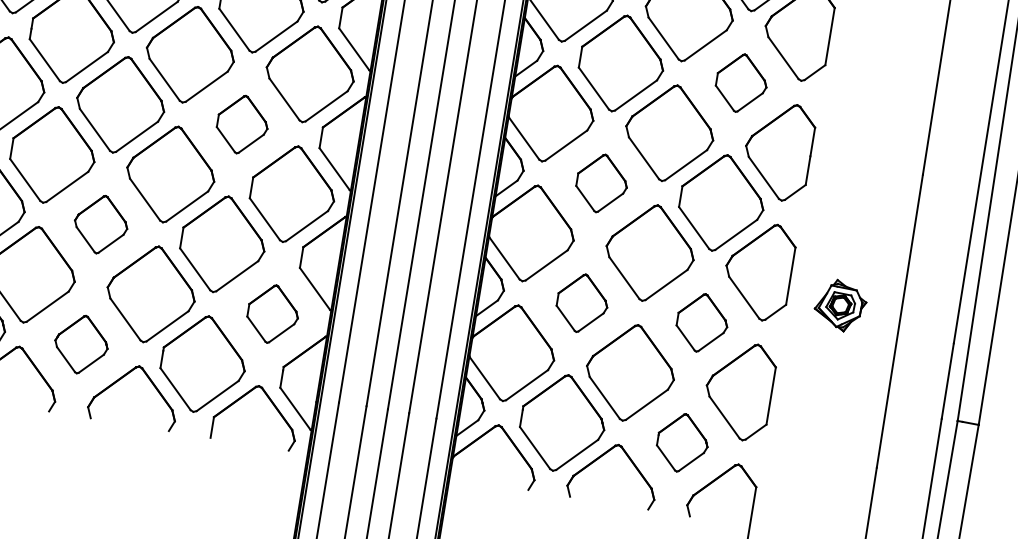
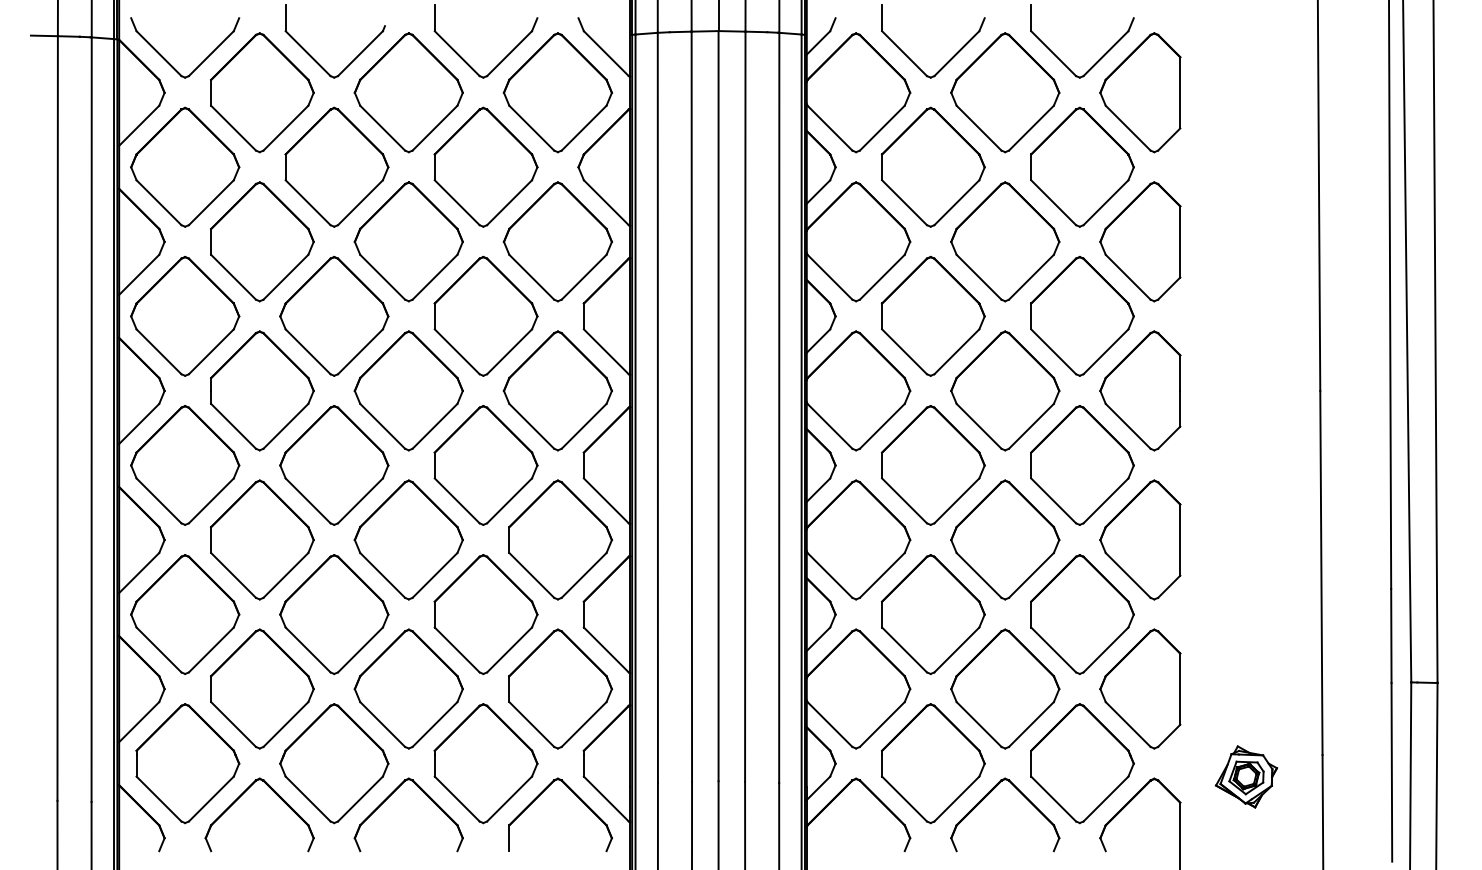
part: (741, 82) -> (1082, 315), size x1.67
part: (242, 124) -> (485, 465), size x1.67
part: (601, 183) -> (932, 465), size x1.67
part: (101, 224) -> (334, 614), size x1.67
part: (581, 303) -> (932, 614), size x1.67
part: (840, 305) -> (1246, 776), moved
part: (273, 313) -> (560, 688), size x1.67
part: (702, 323) -> (1082, 614), size x1.67
part: (81, 344) -> (334, 763), size x1.67
part: (682, 442) -> (1082, 763), size x1.67

